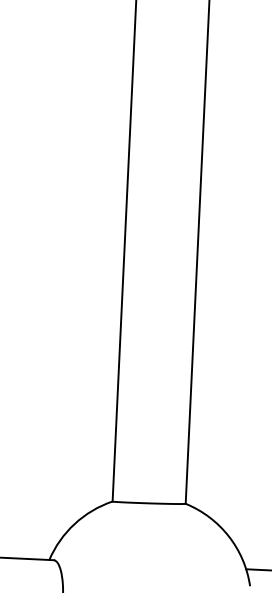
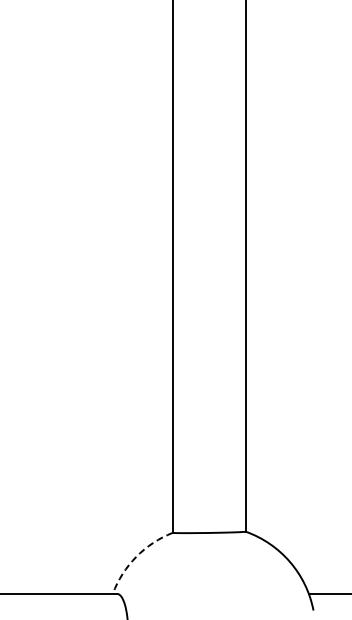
arc: (74, 523) -> (136, 556), solid -> dashed

